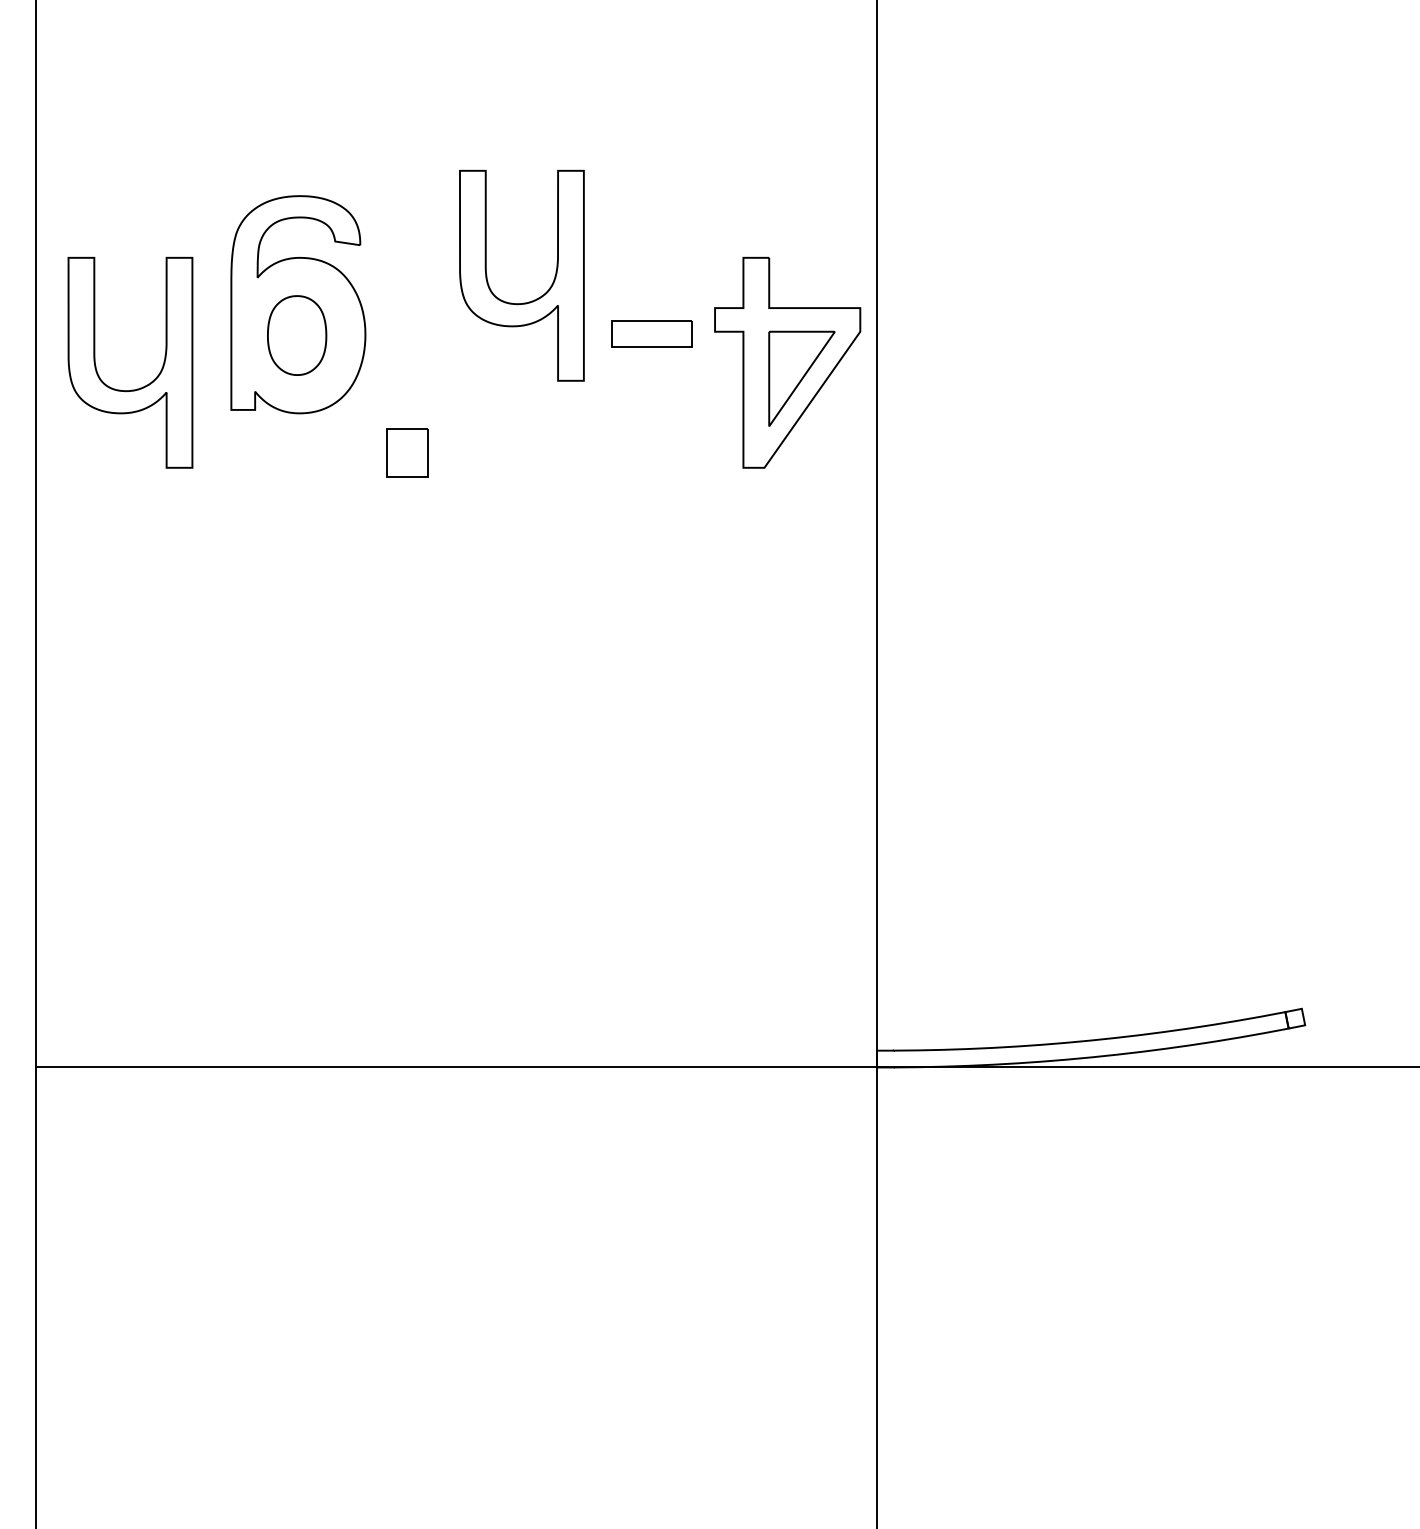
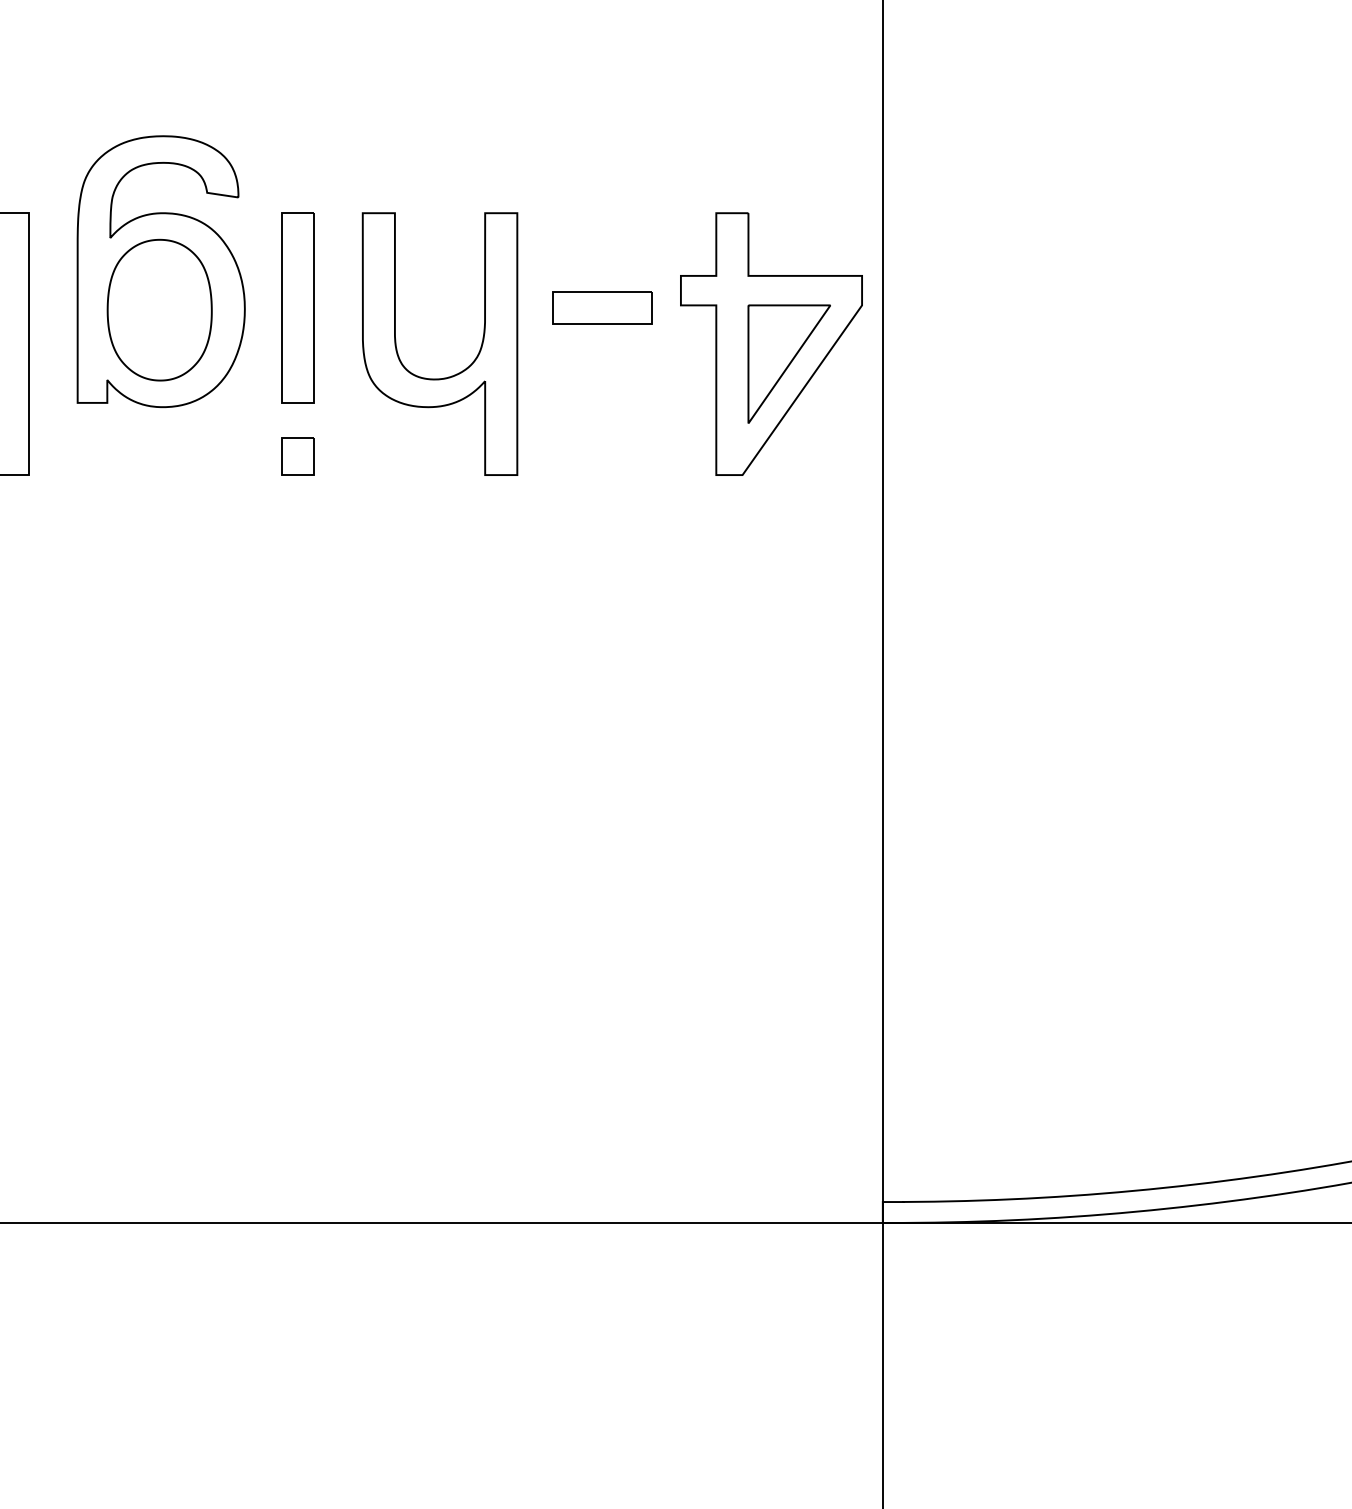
part: (531, 300) -> (451, 374), moved
part: (407, 333) -> (297, 307), added
part: (296, 335) -> (158, 310), size x1.43
part: (407, 452) -> (297, 455), size x0.62

